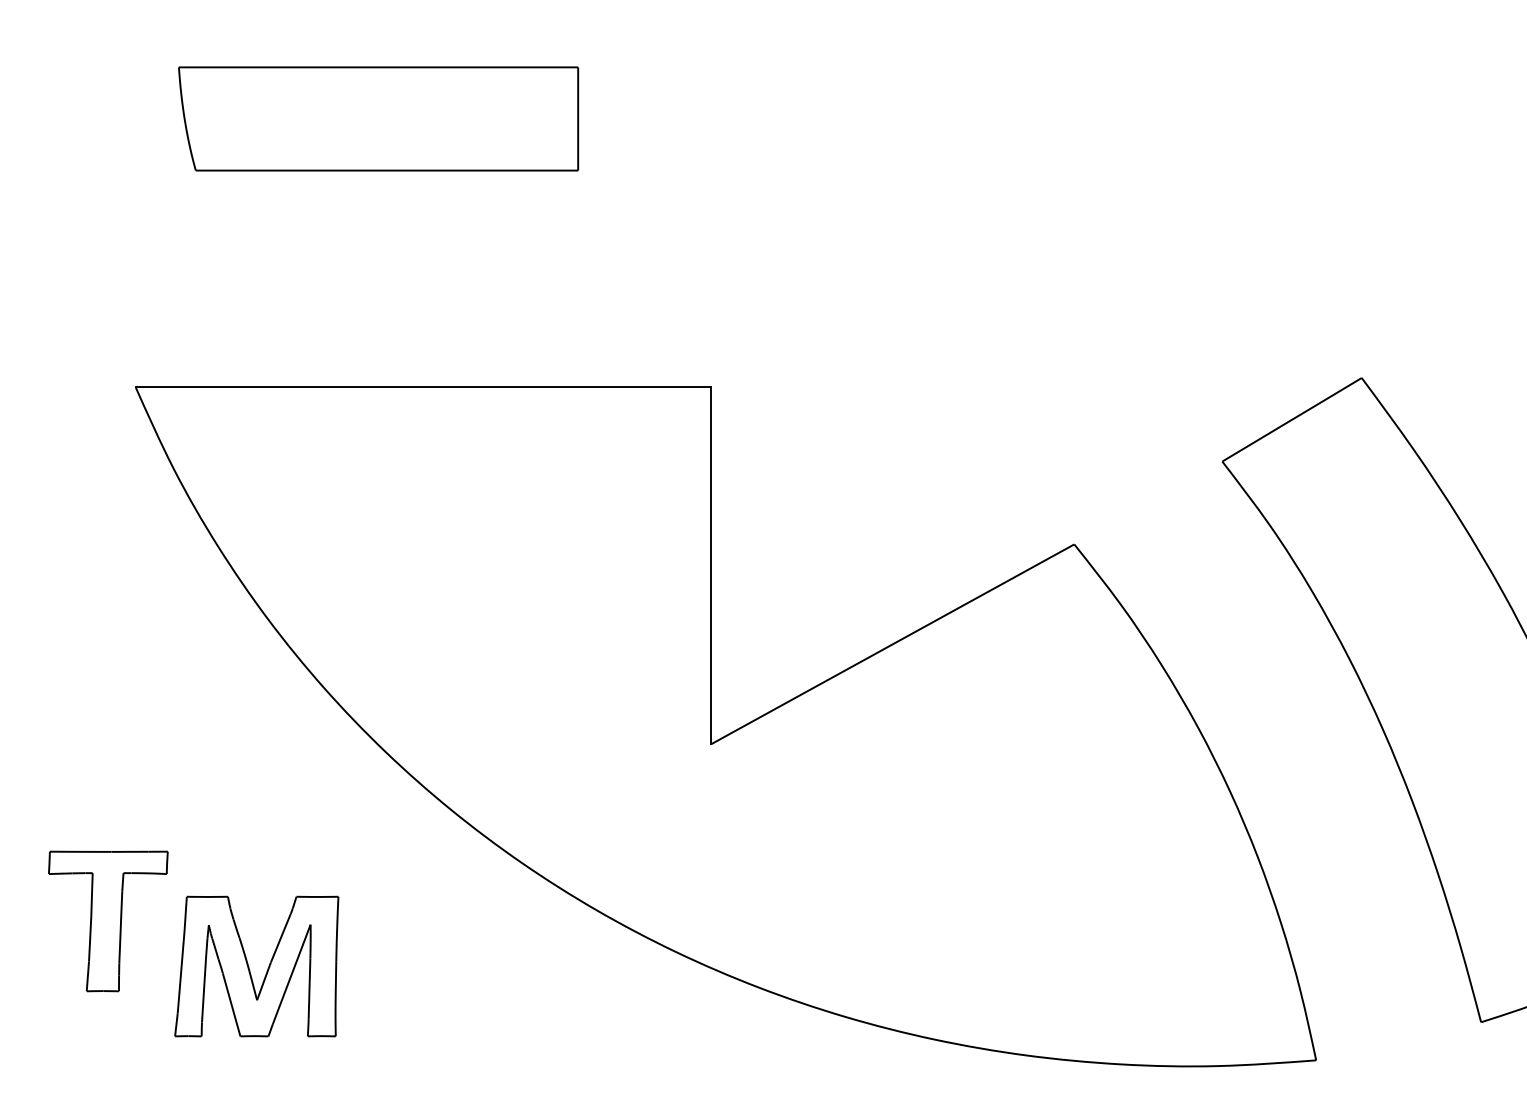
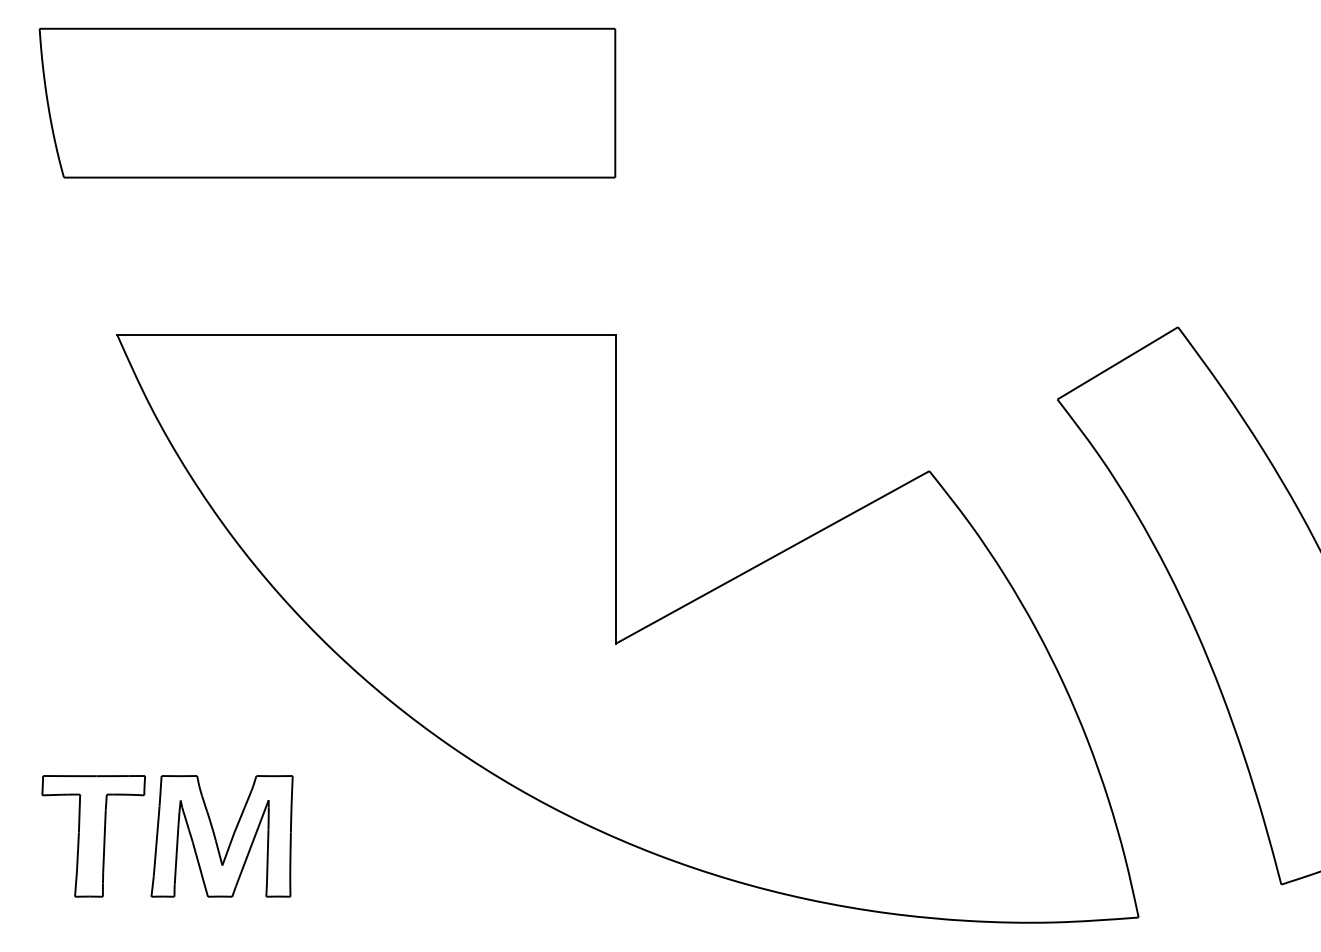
part: (378, 118) -> (327, 102), size x1.67
part: (108, 921) -> (93, 836), moved

